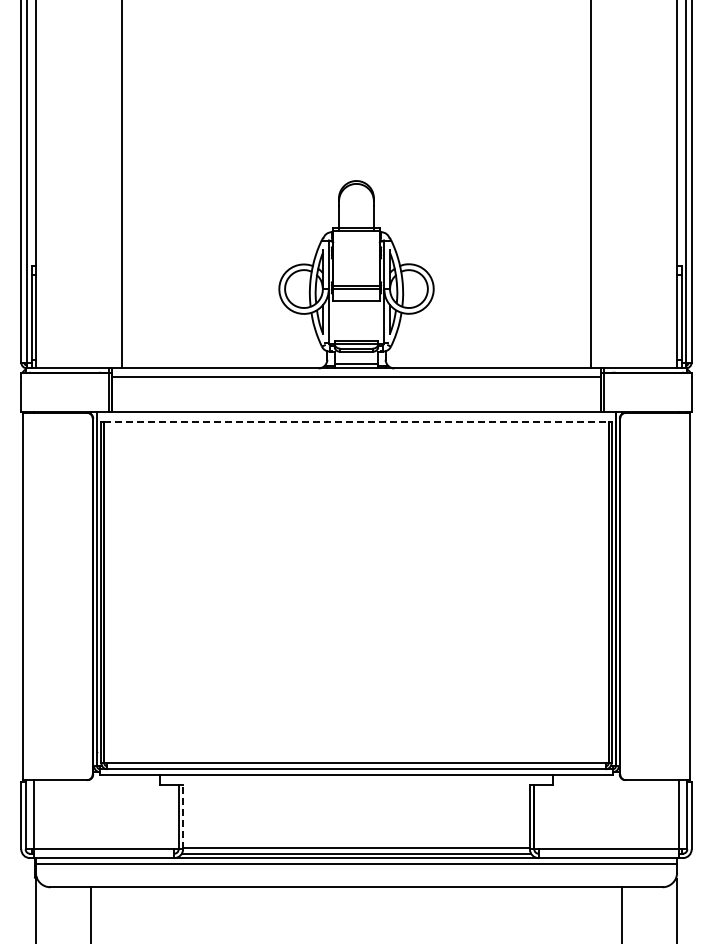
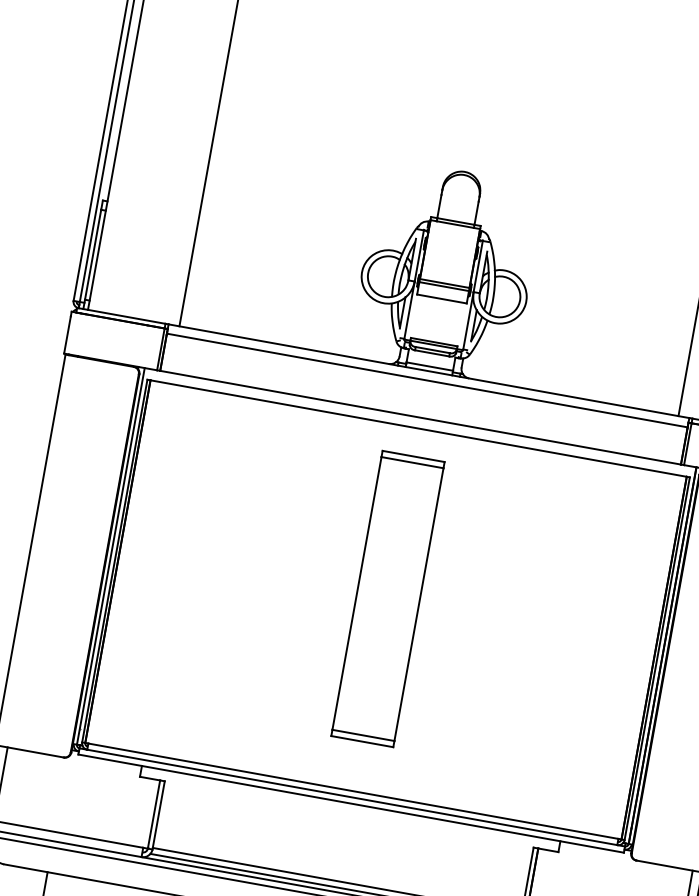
line: (356, 422) -> (418, 428), dashed -> solid
part: (356, 582) -> (388, 598), added
line: (183, 816) -> (159, 814), dashed -> solid

